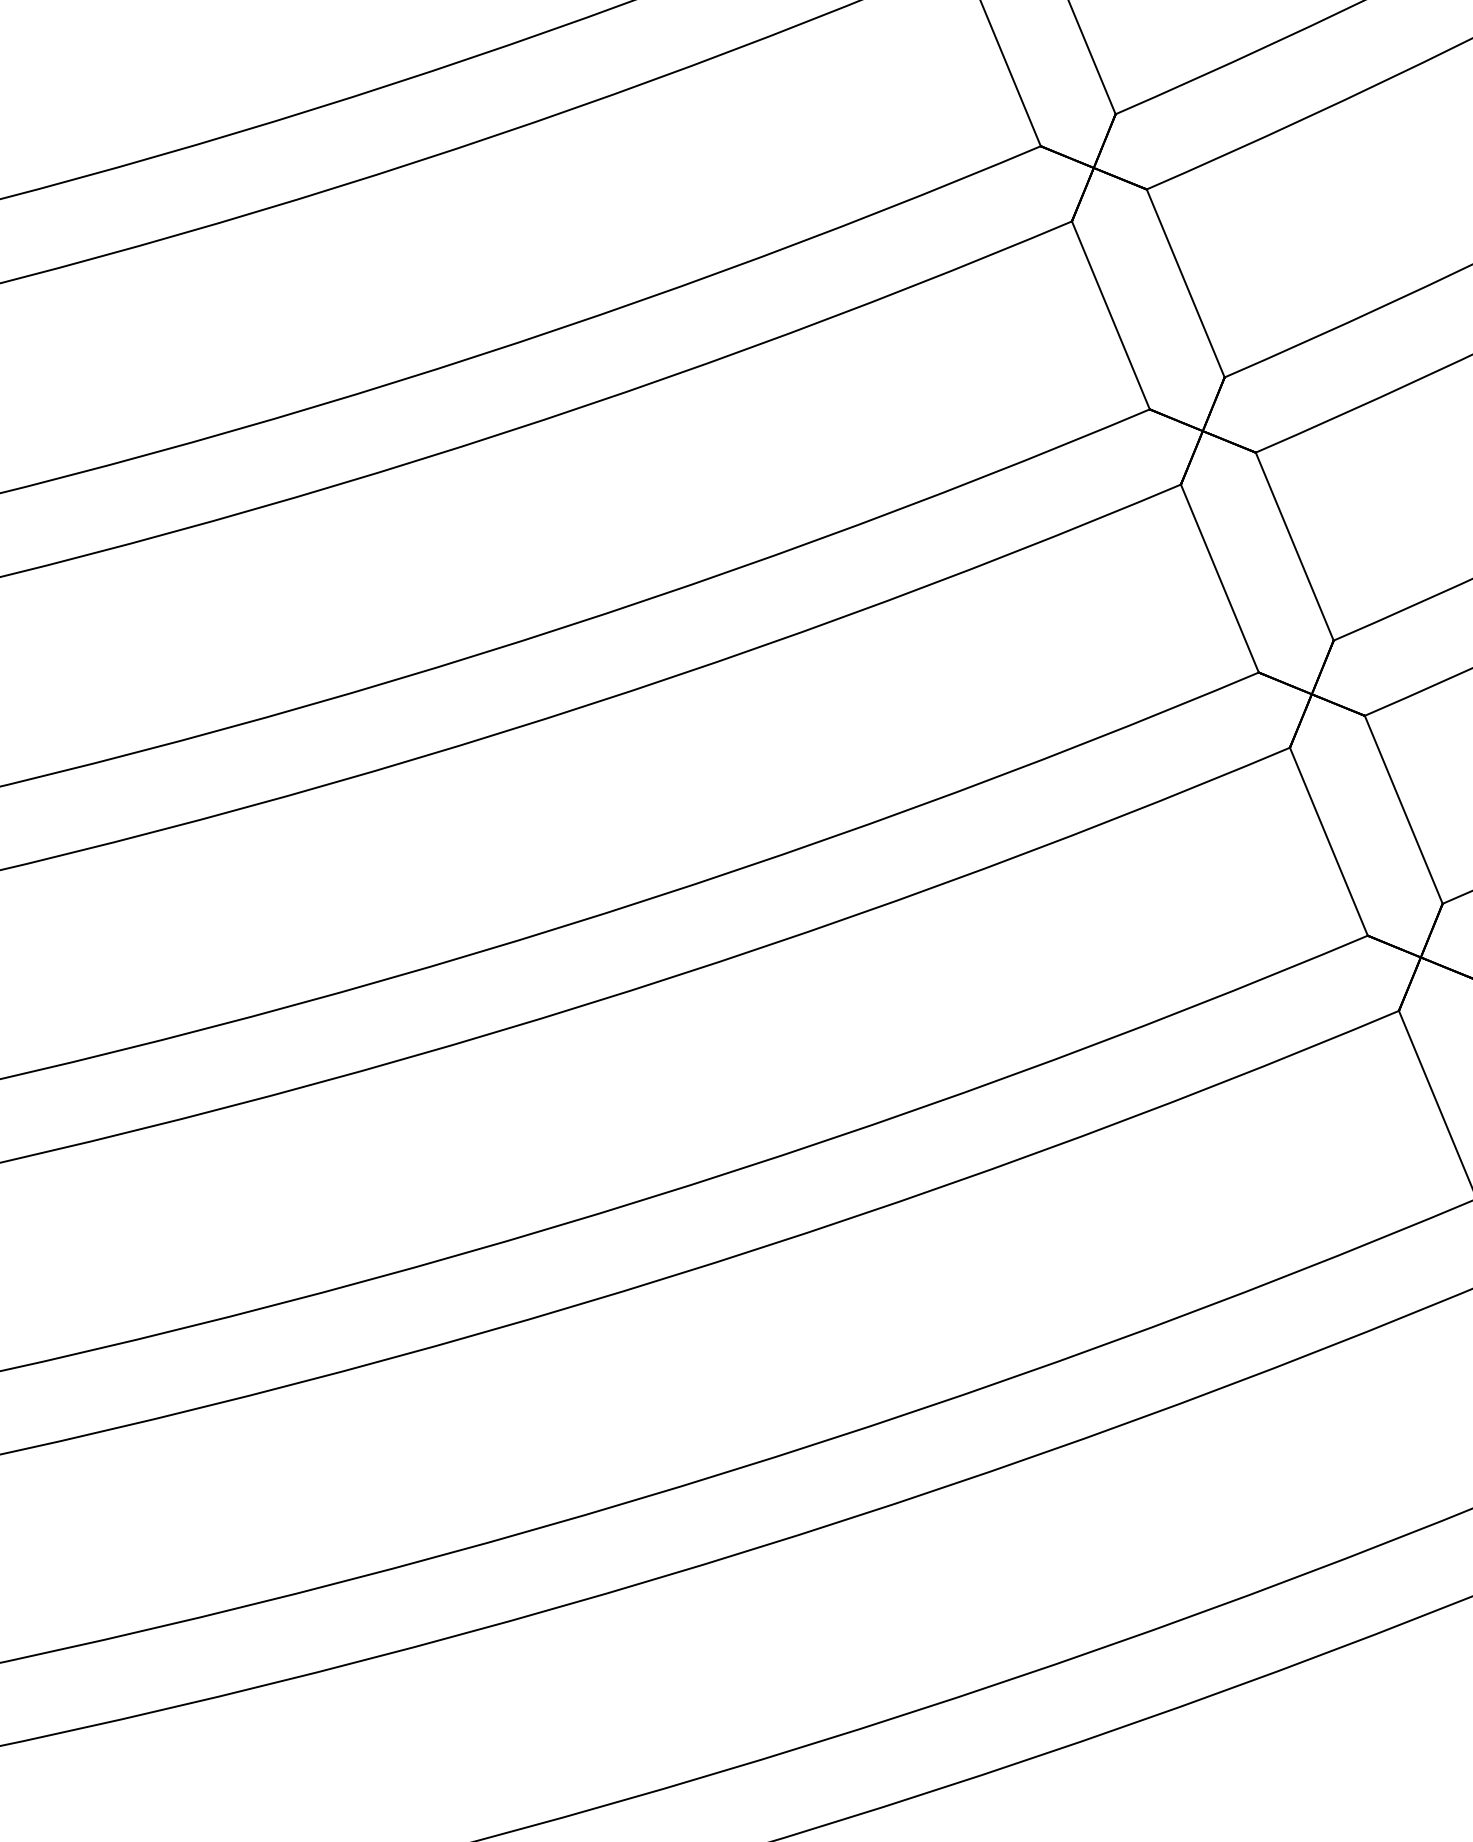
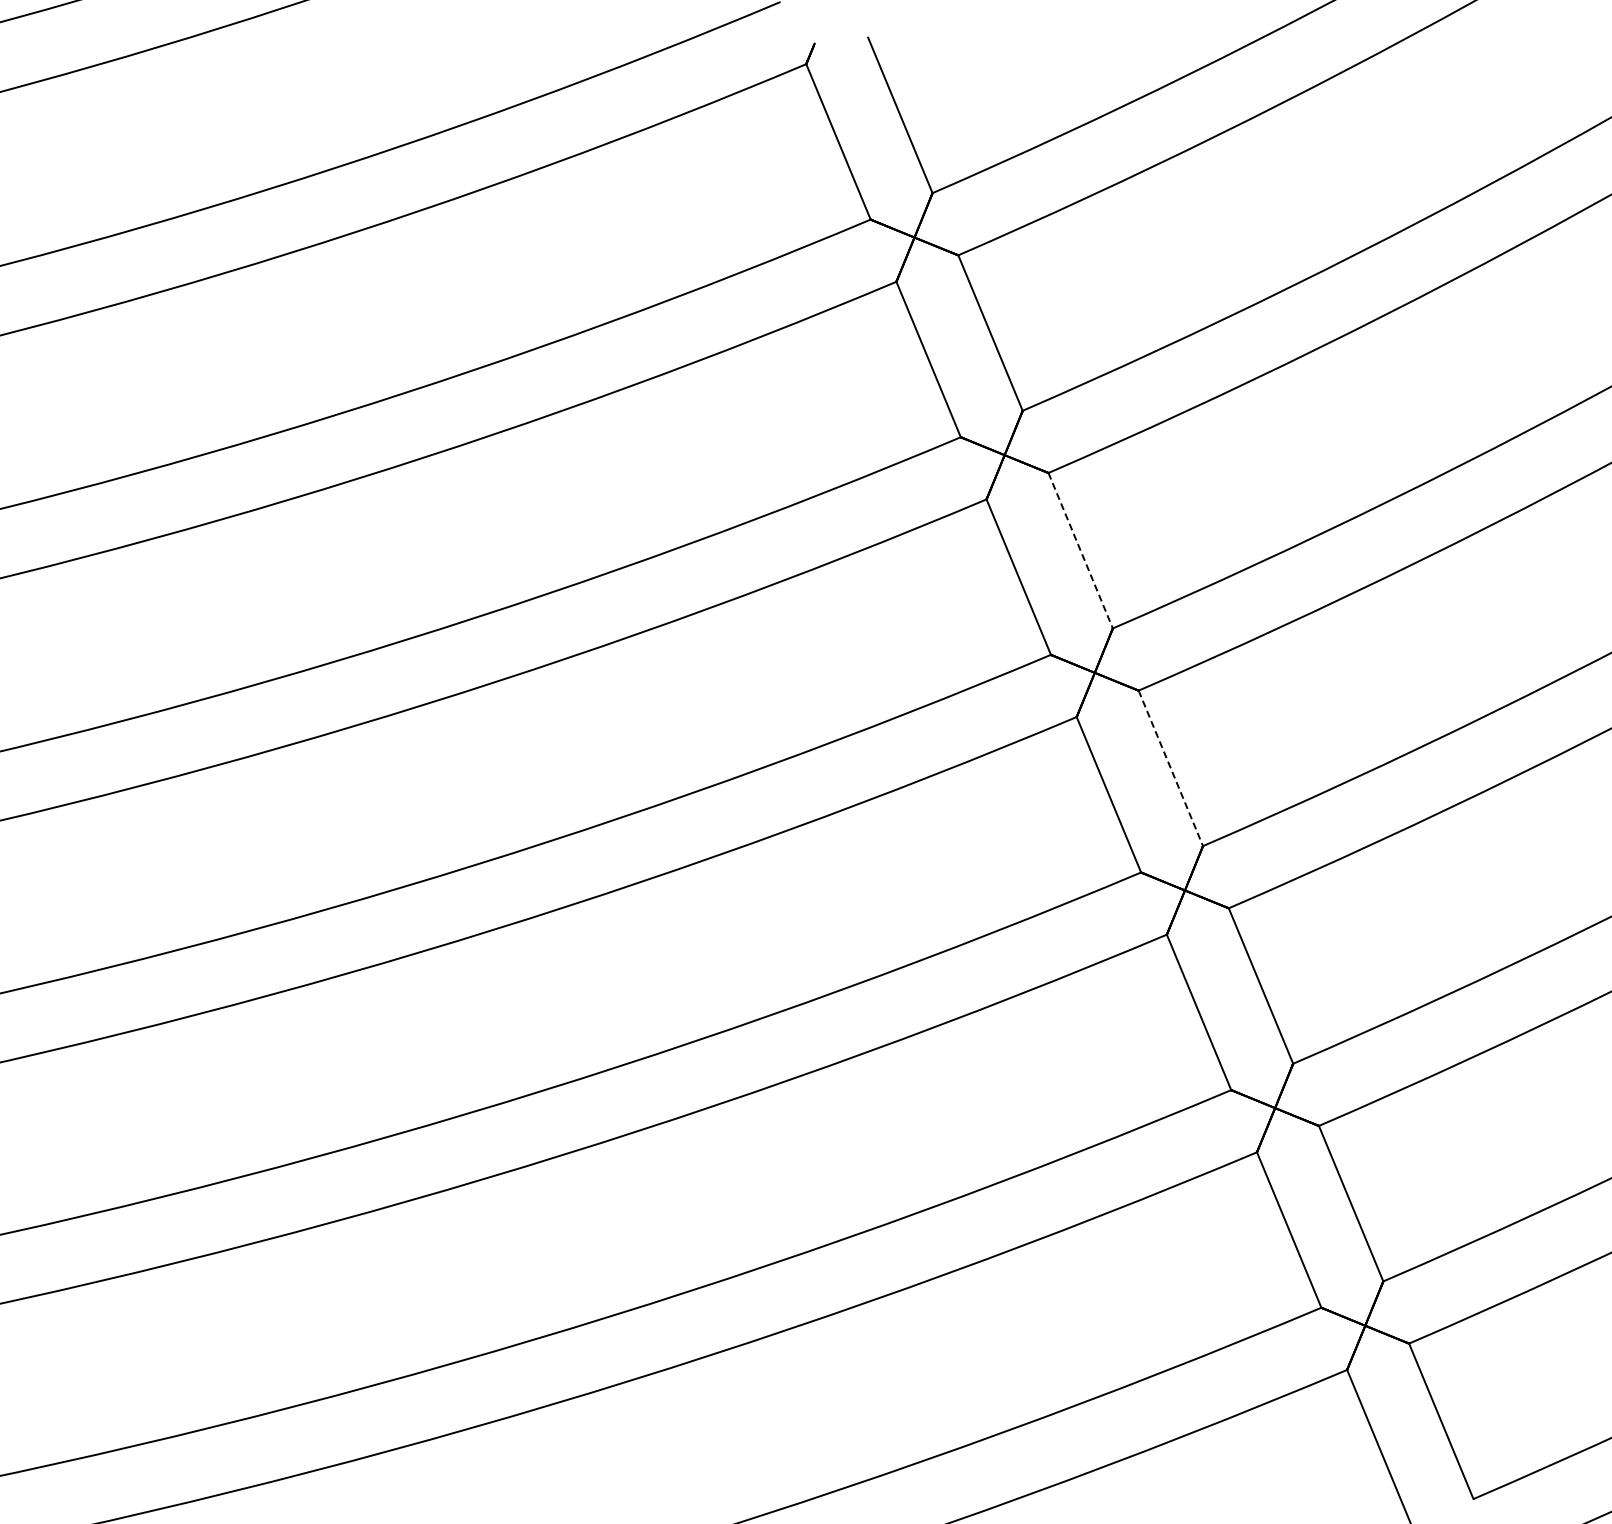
line: (1294, 547) -> (1080, 551), solid -> dashed
line: (1404, 809) -> (1171, 768), solid -> dashed

